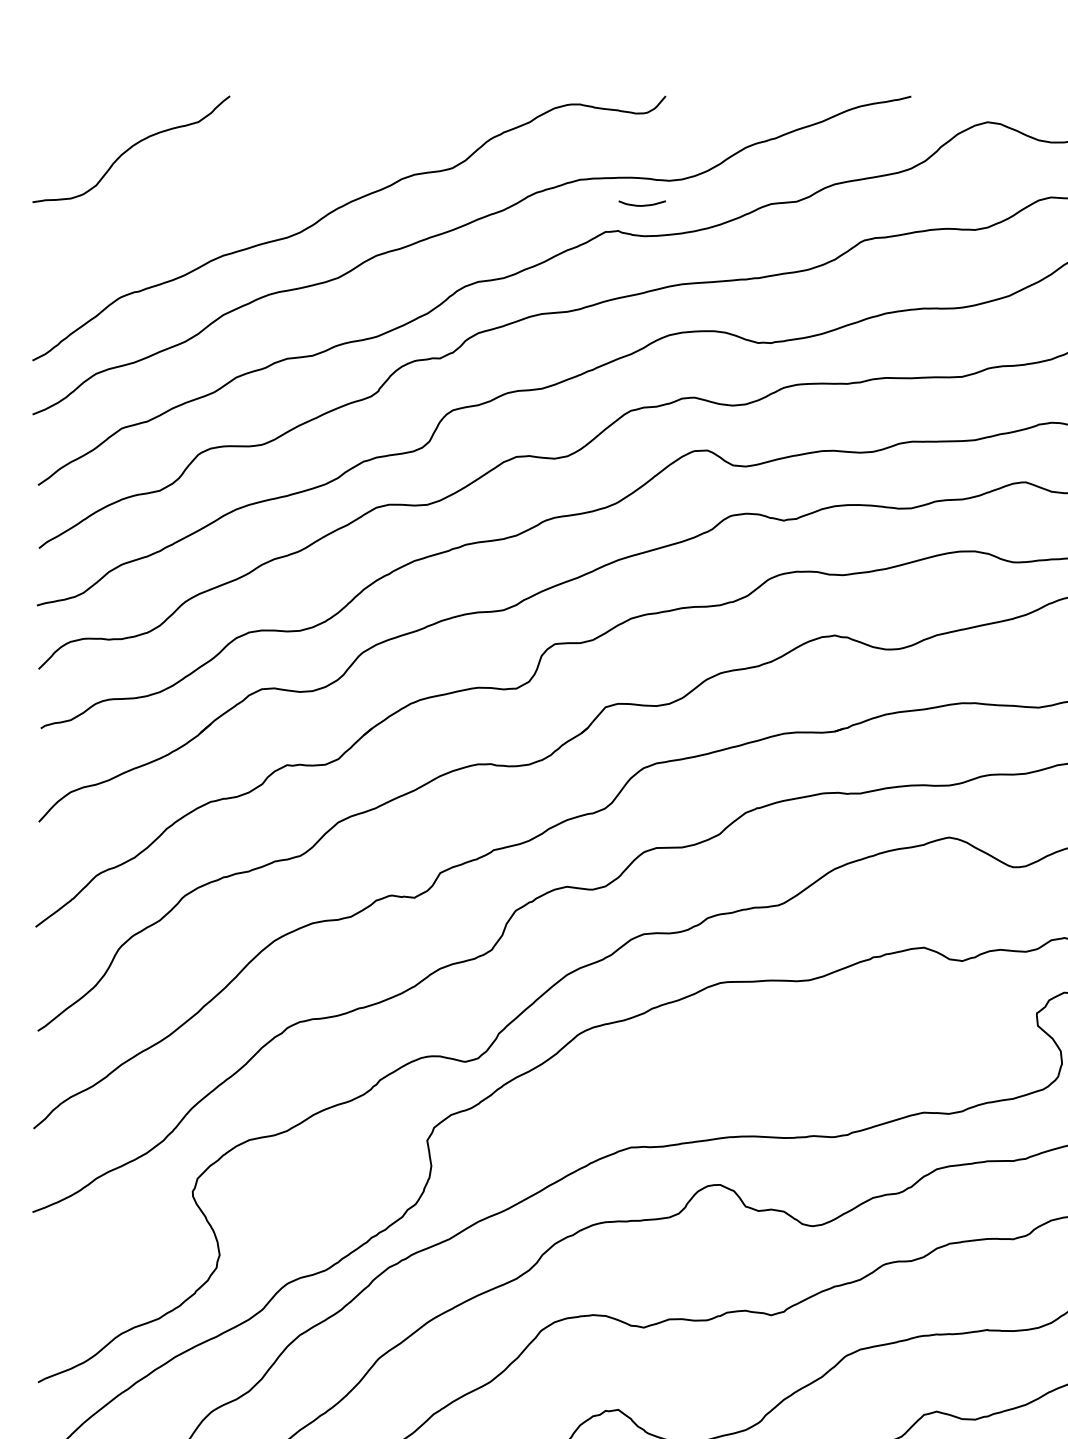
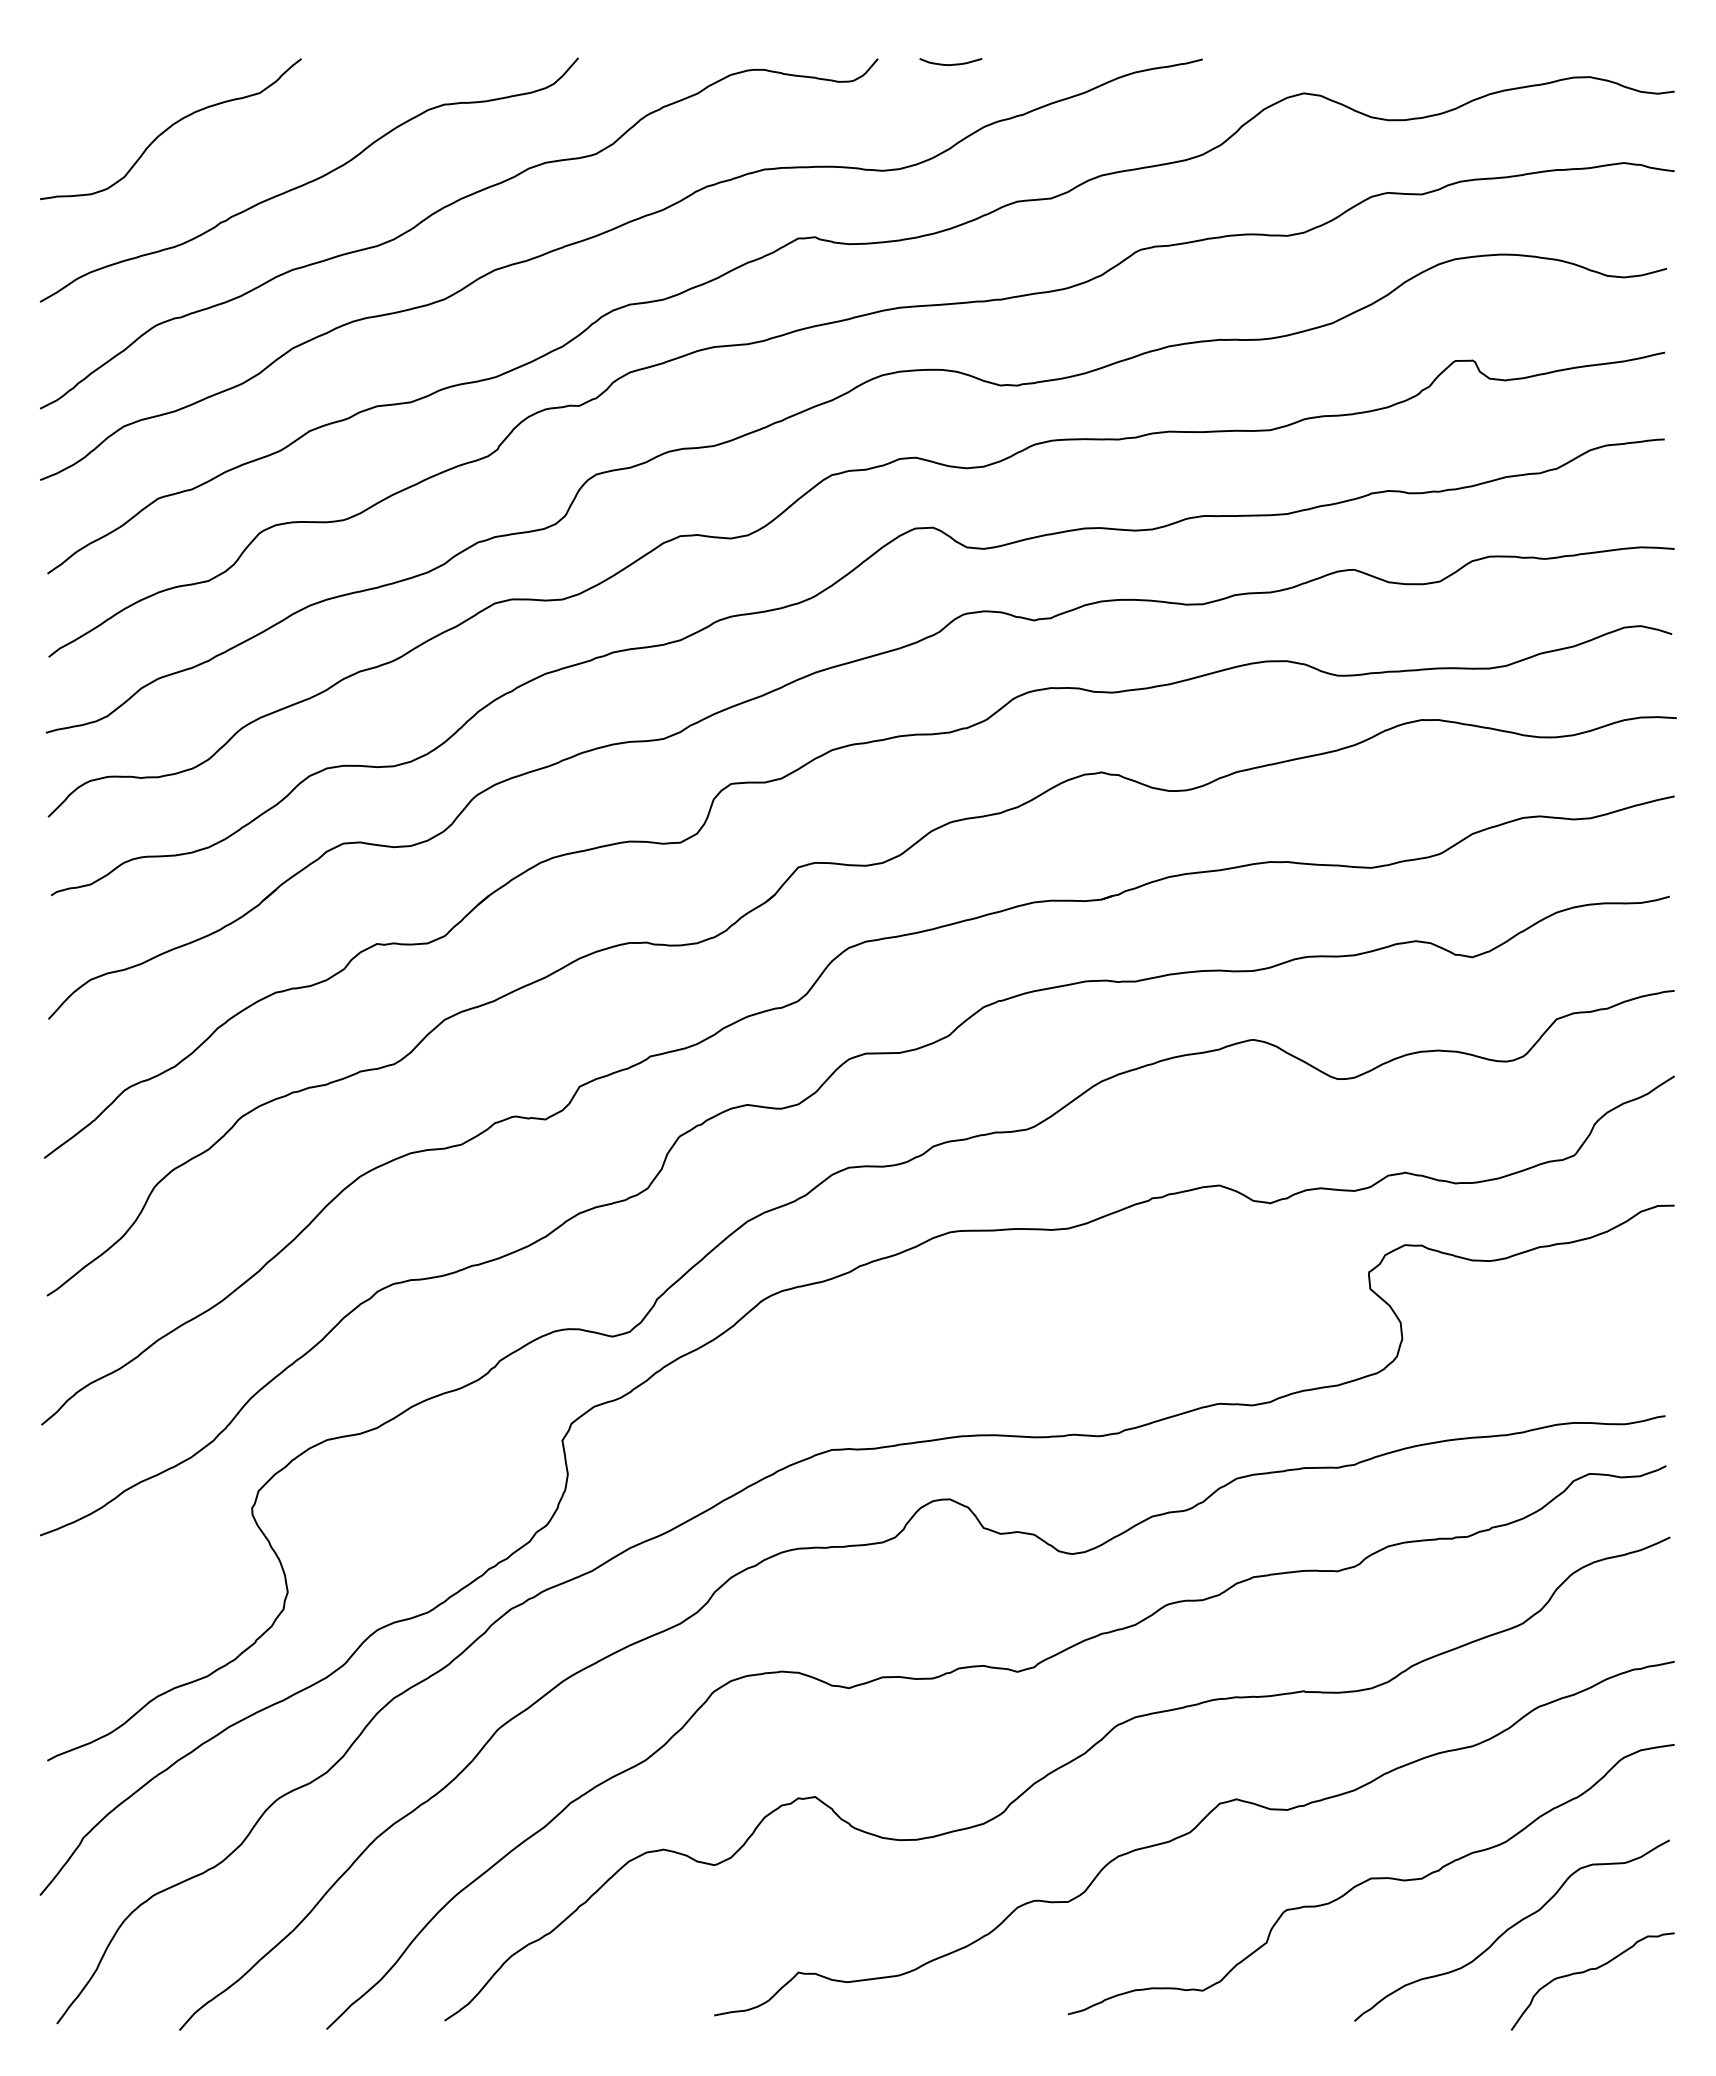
curve: (235, 188) -> (308, 181), added
curve: (641, 205) -> (950, 64), moved

